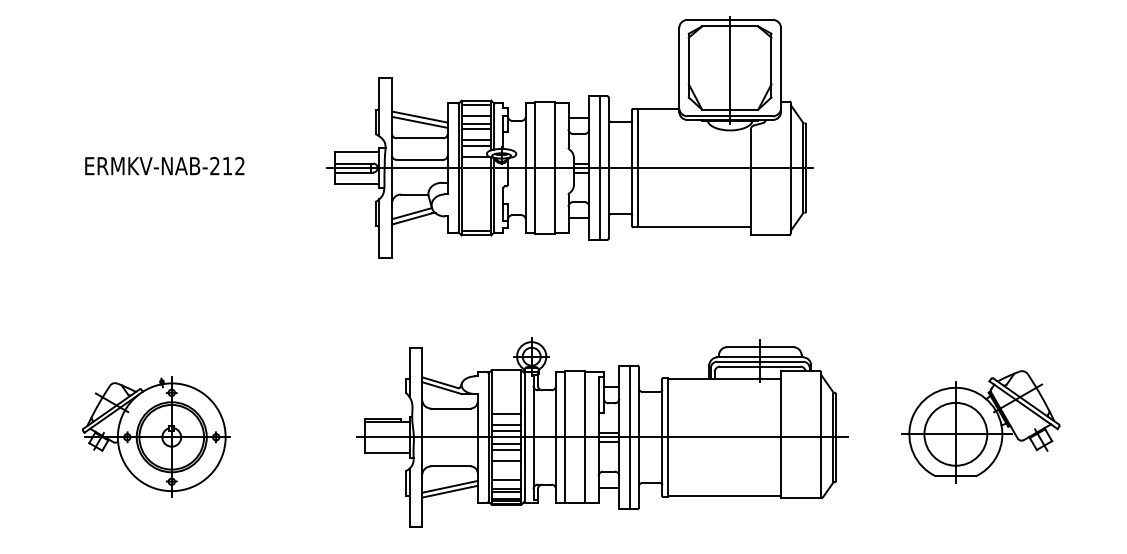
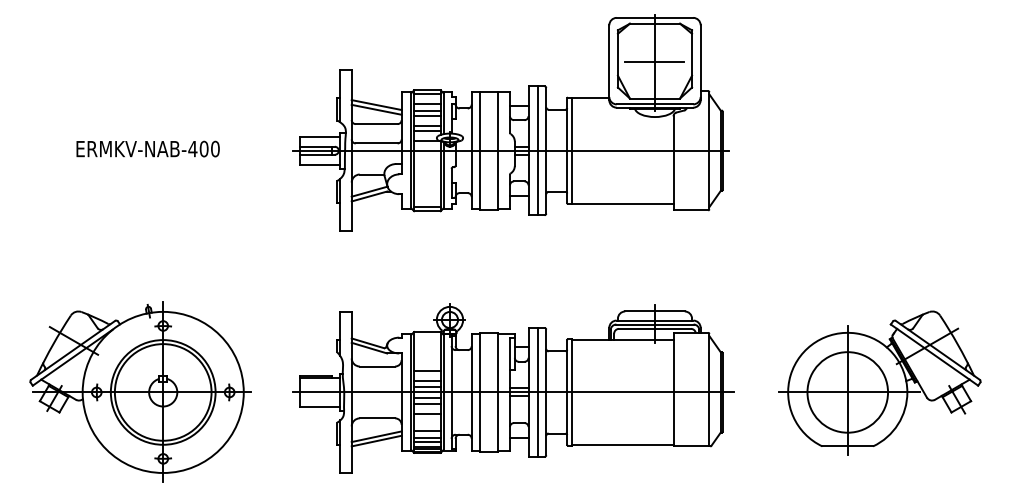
line: (729, 69) -> (654, 62), added
text: (226, 165) -> (203, 148), ERMKV-NAB-212 -> ERMKV-NAB-400
part: (980, 426) -> (879, 382), size x1.43
part: (602, 433) -> (513, 388), moved
part: (156, 436) -> (140, 391), size x1.67

